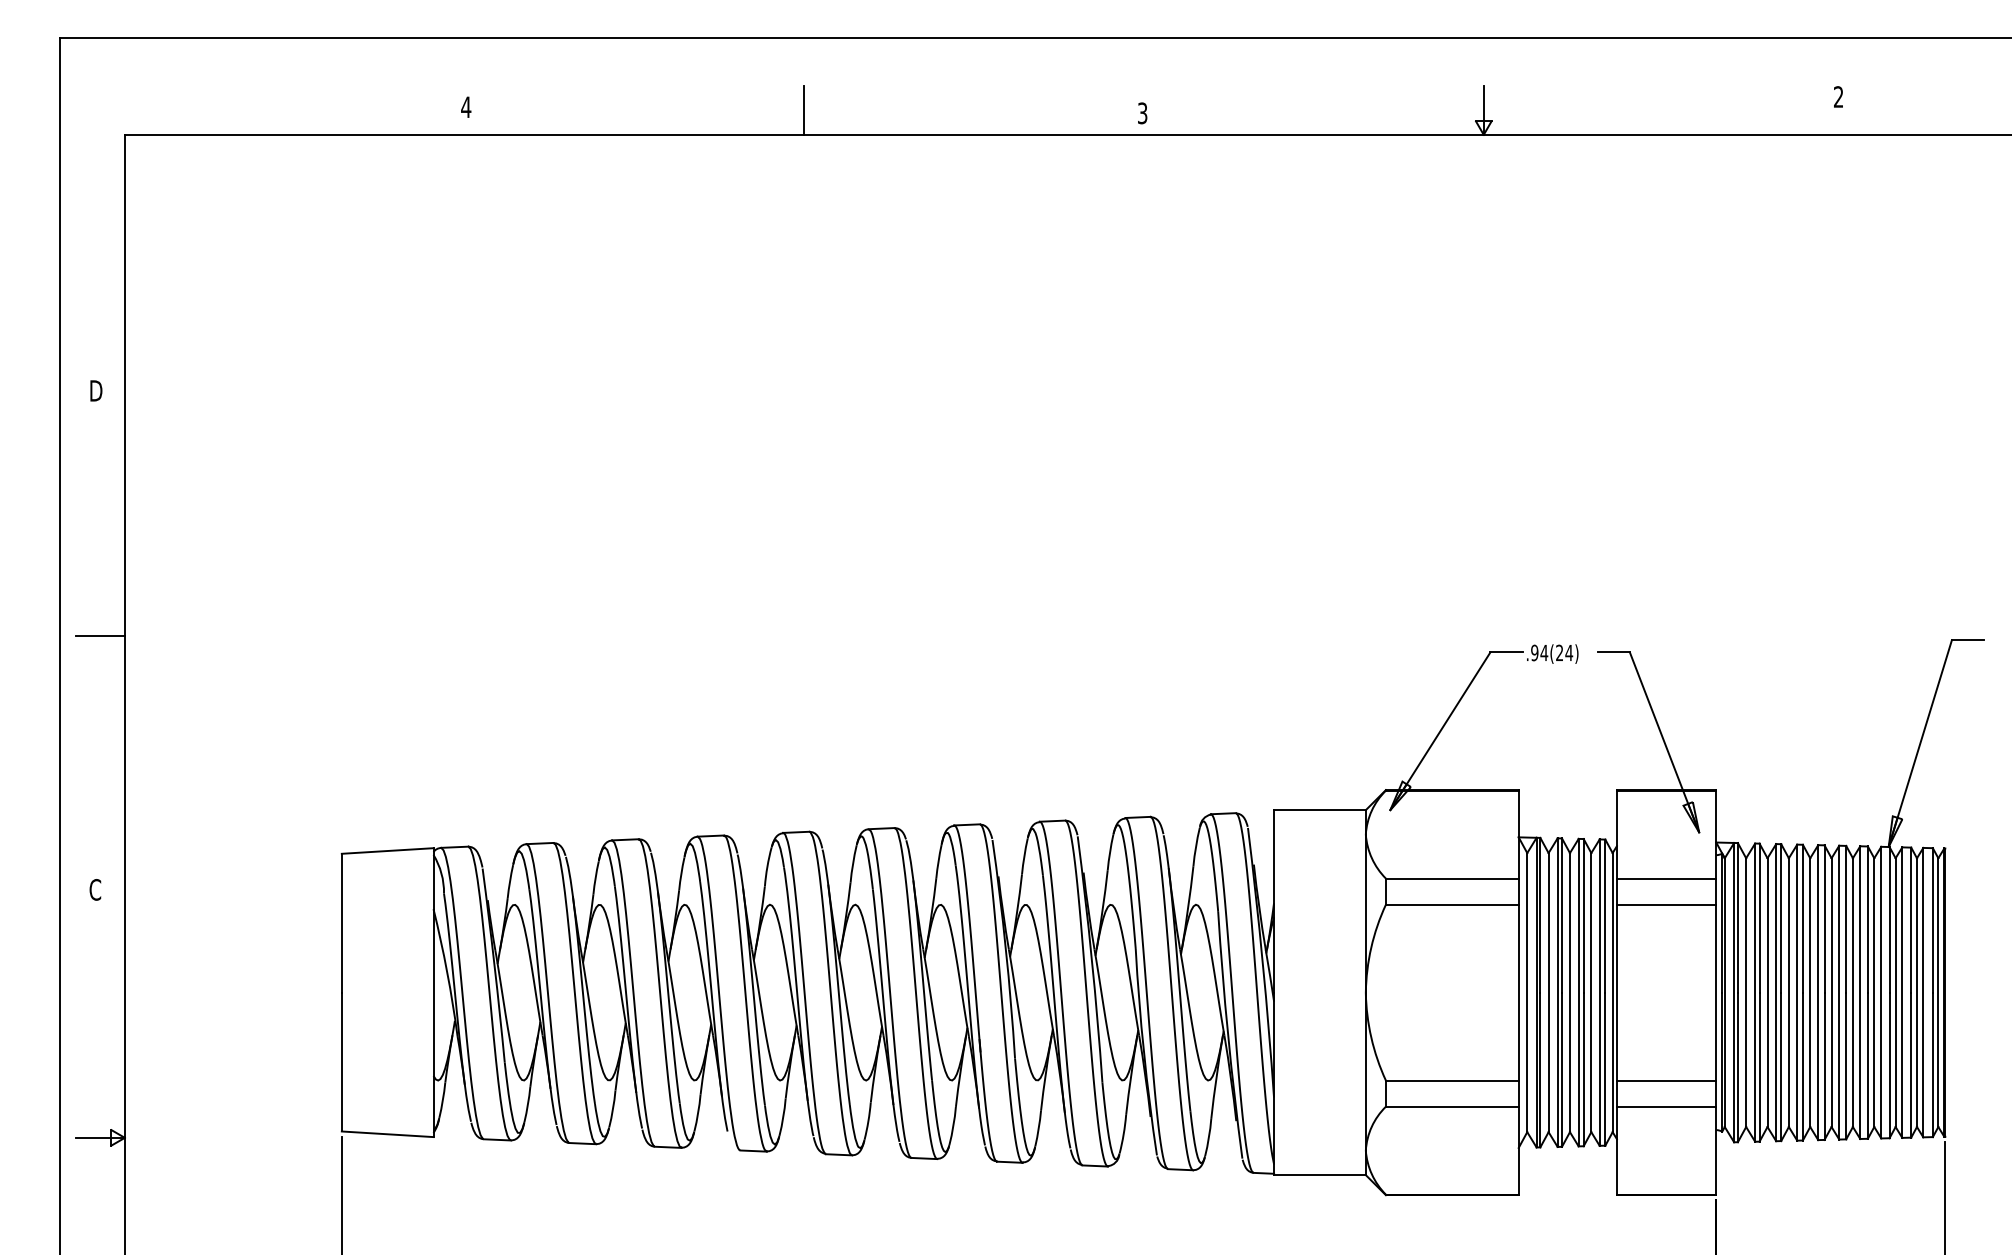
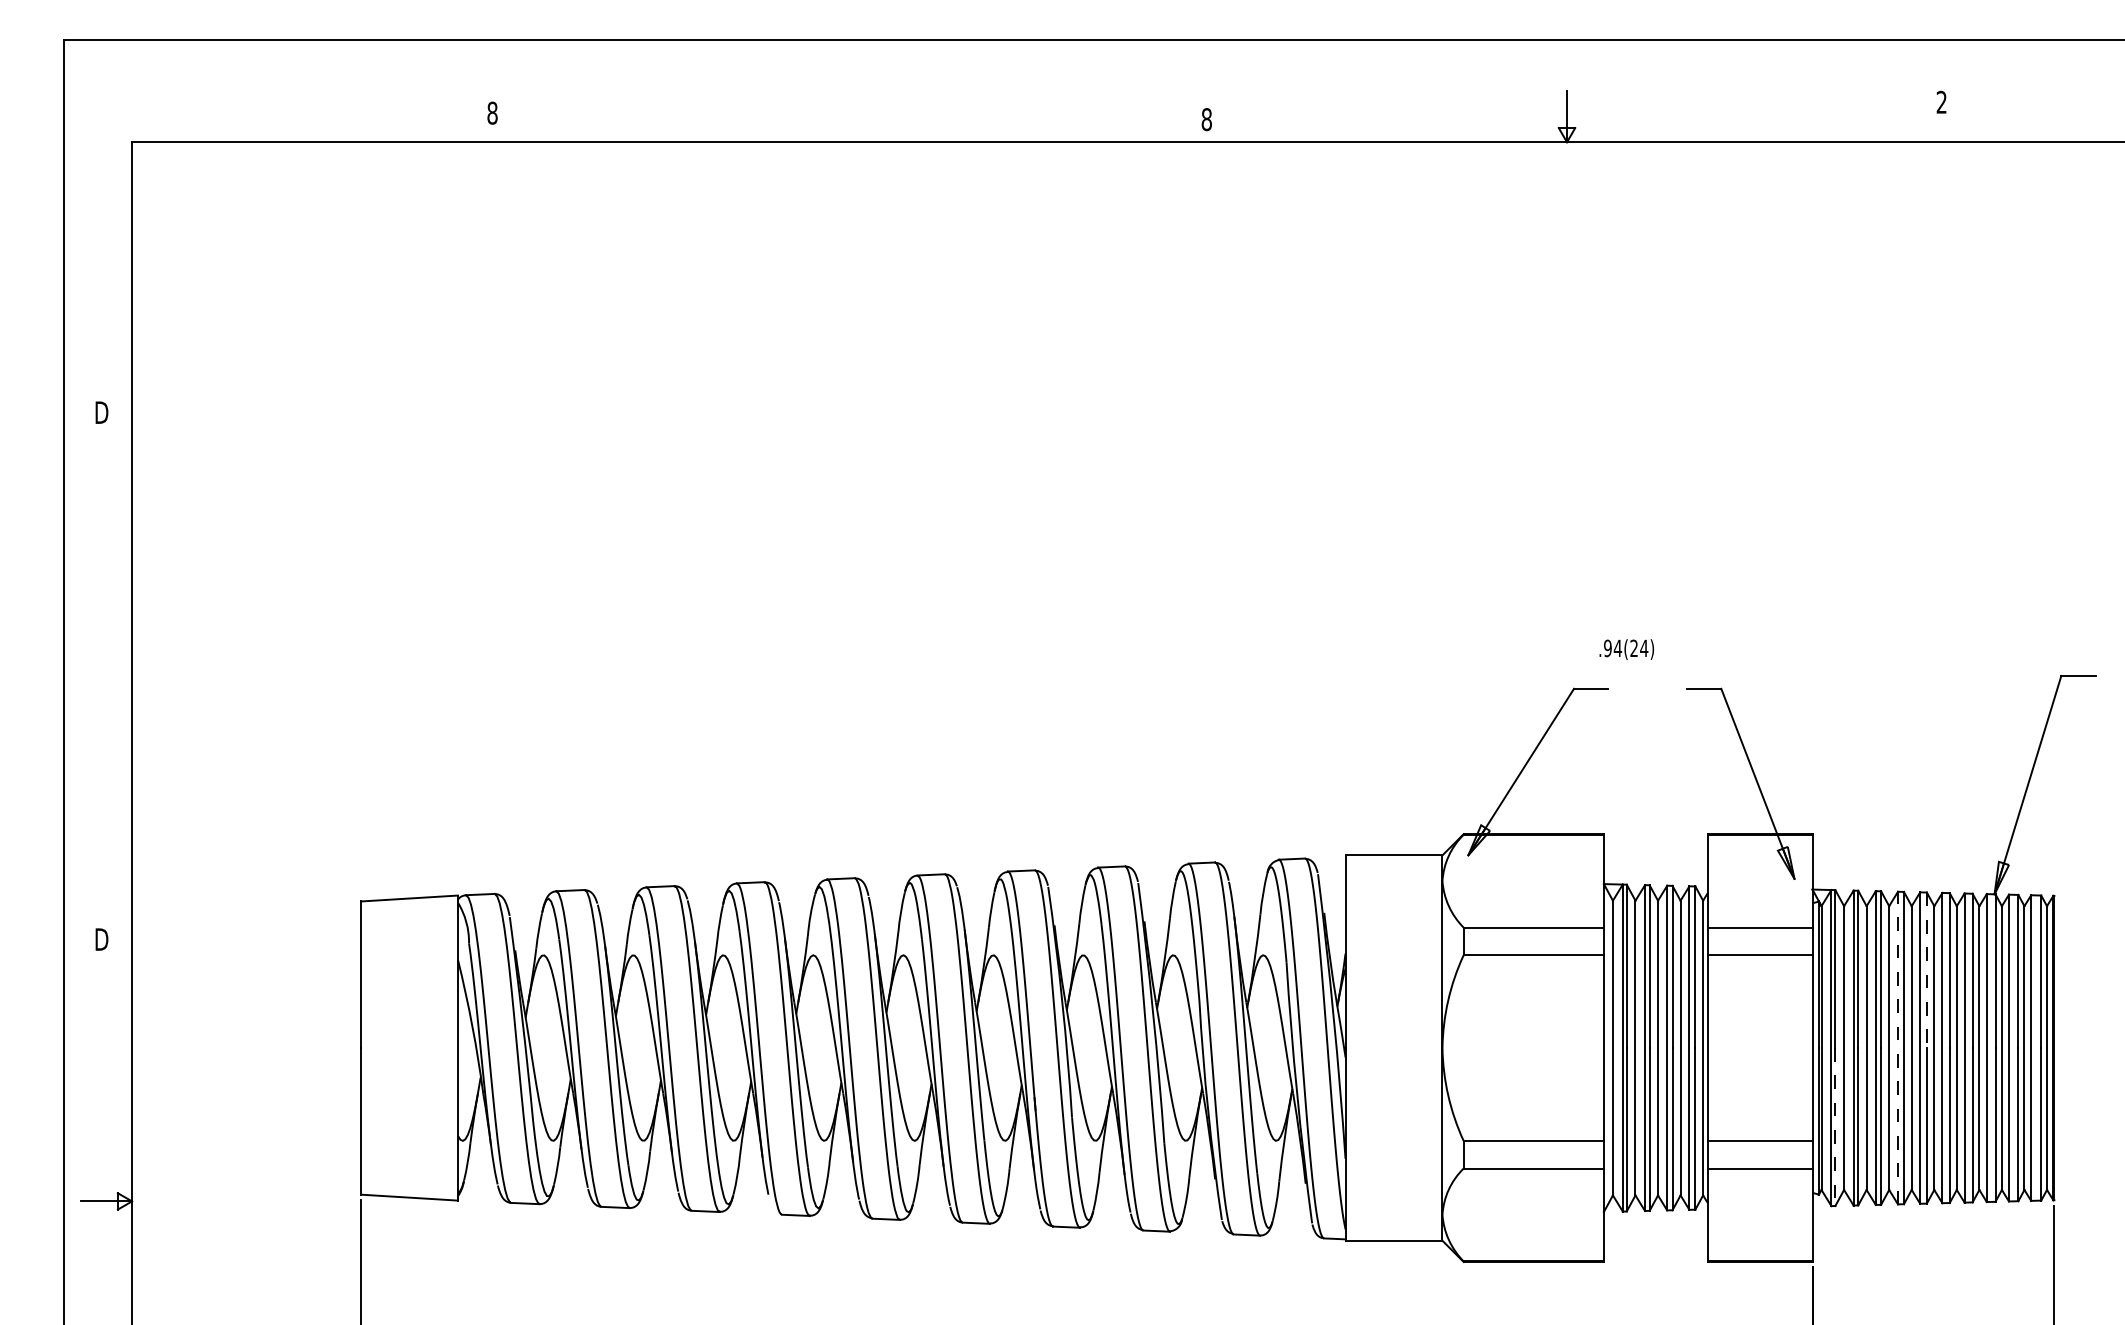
text: (466, 106) -> (492, 112), 4 -> 8
line: (804, 110) -> (849, 116), removed
text: (1142, 113) -> (1206, 119), 3 -> 8
line: (100, 636) -> (106, 671), removed
text: (1552, 654) -> (1626, 649), moved
text: (95, 889) -> (101, 939), C -> D
line: (1824, 919) -> (1926, 970), solid -> dashed
line: (1797, 992) -> (1898, 1047), solid -> dashed
line: (1738, 1067) -> (1835, 1127), solid -> dashed

